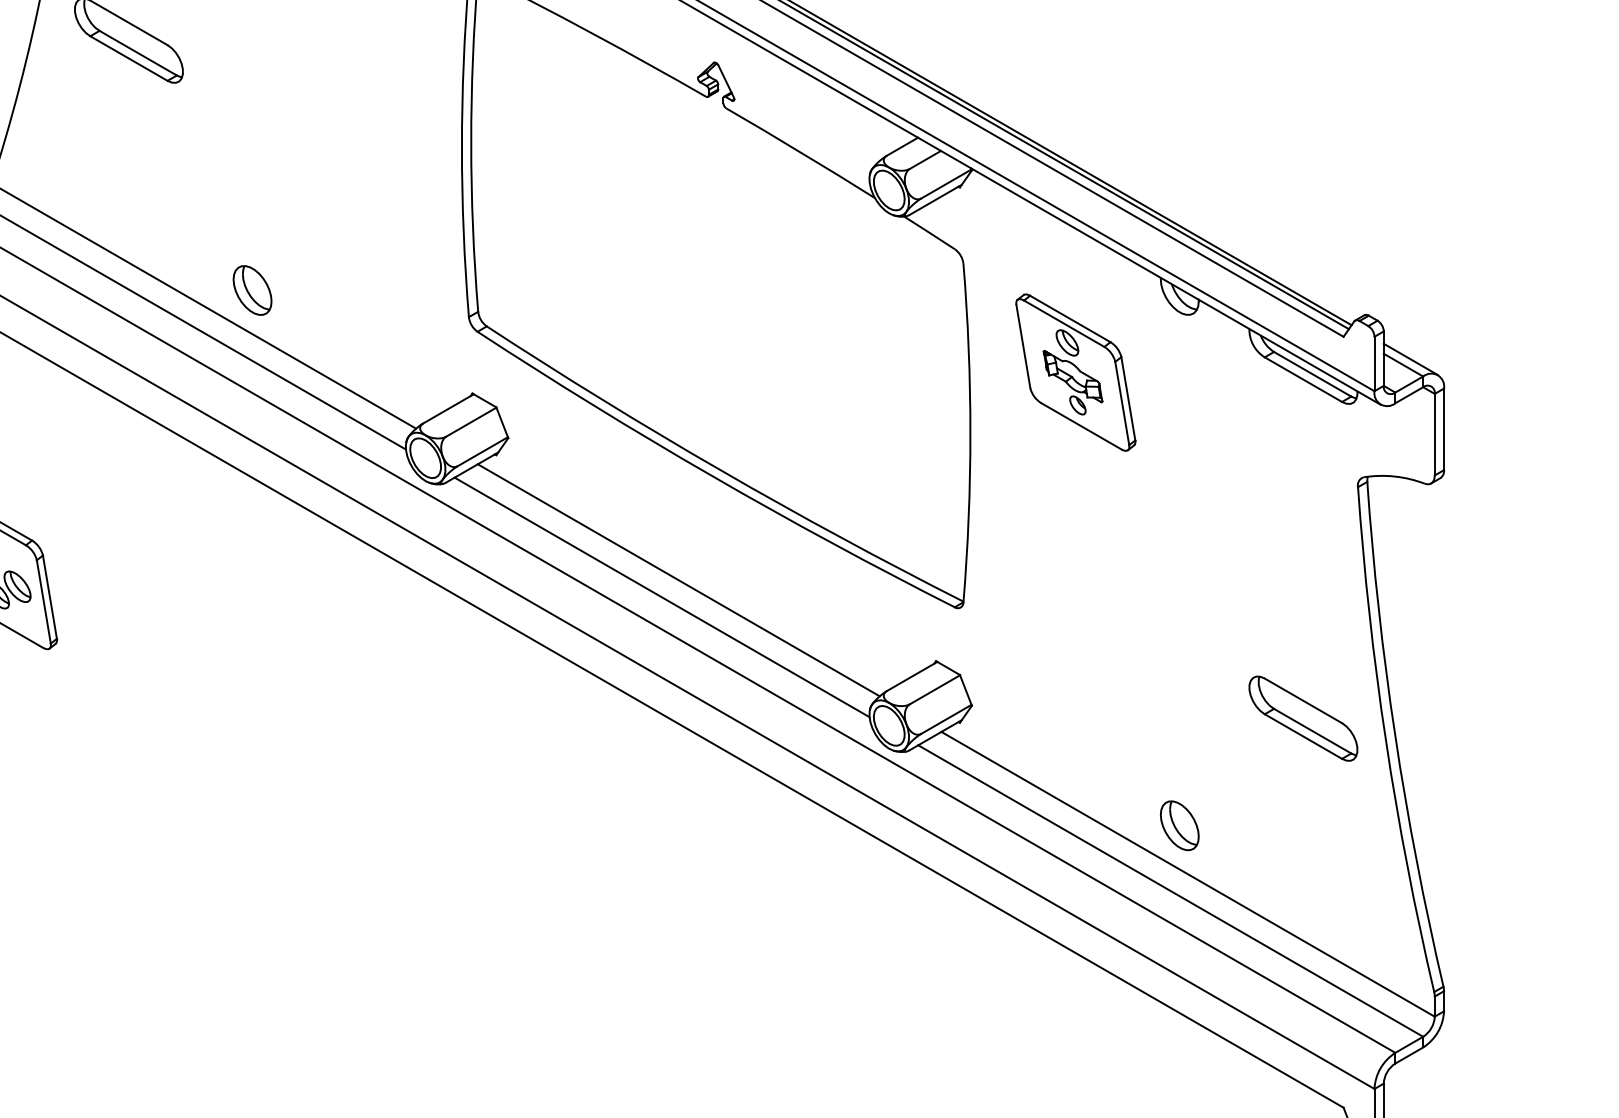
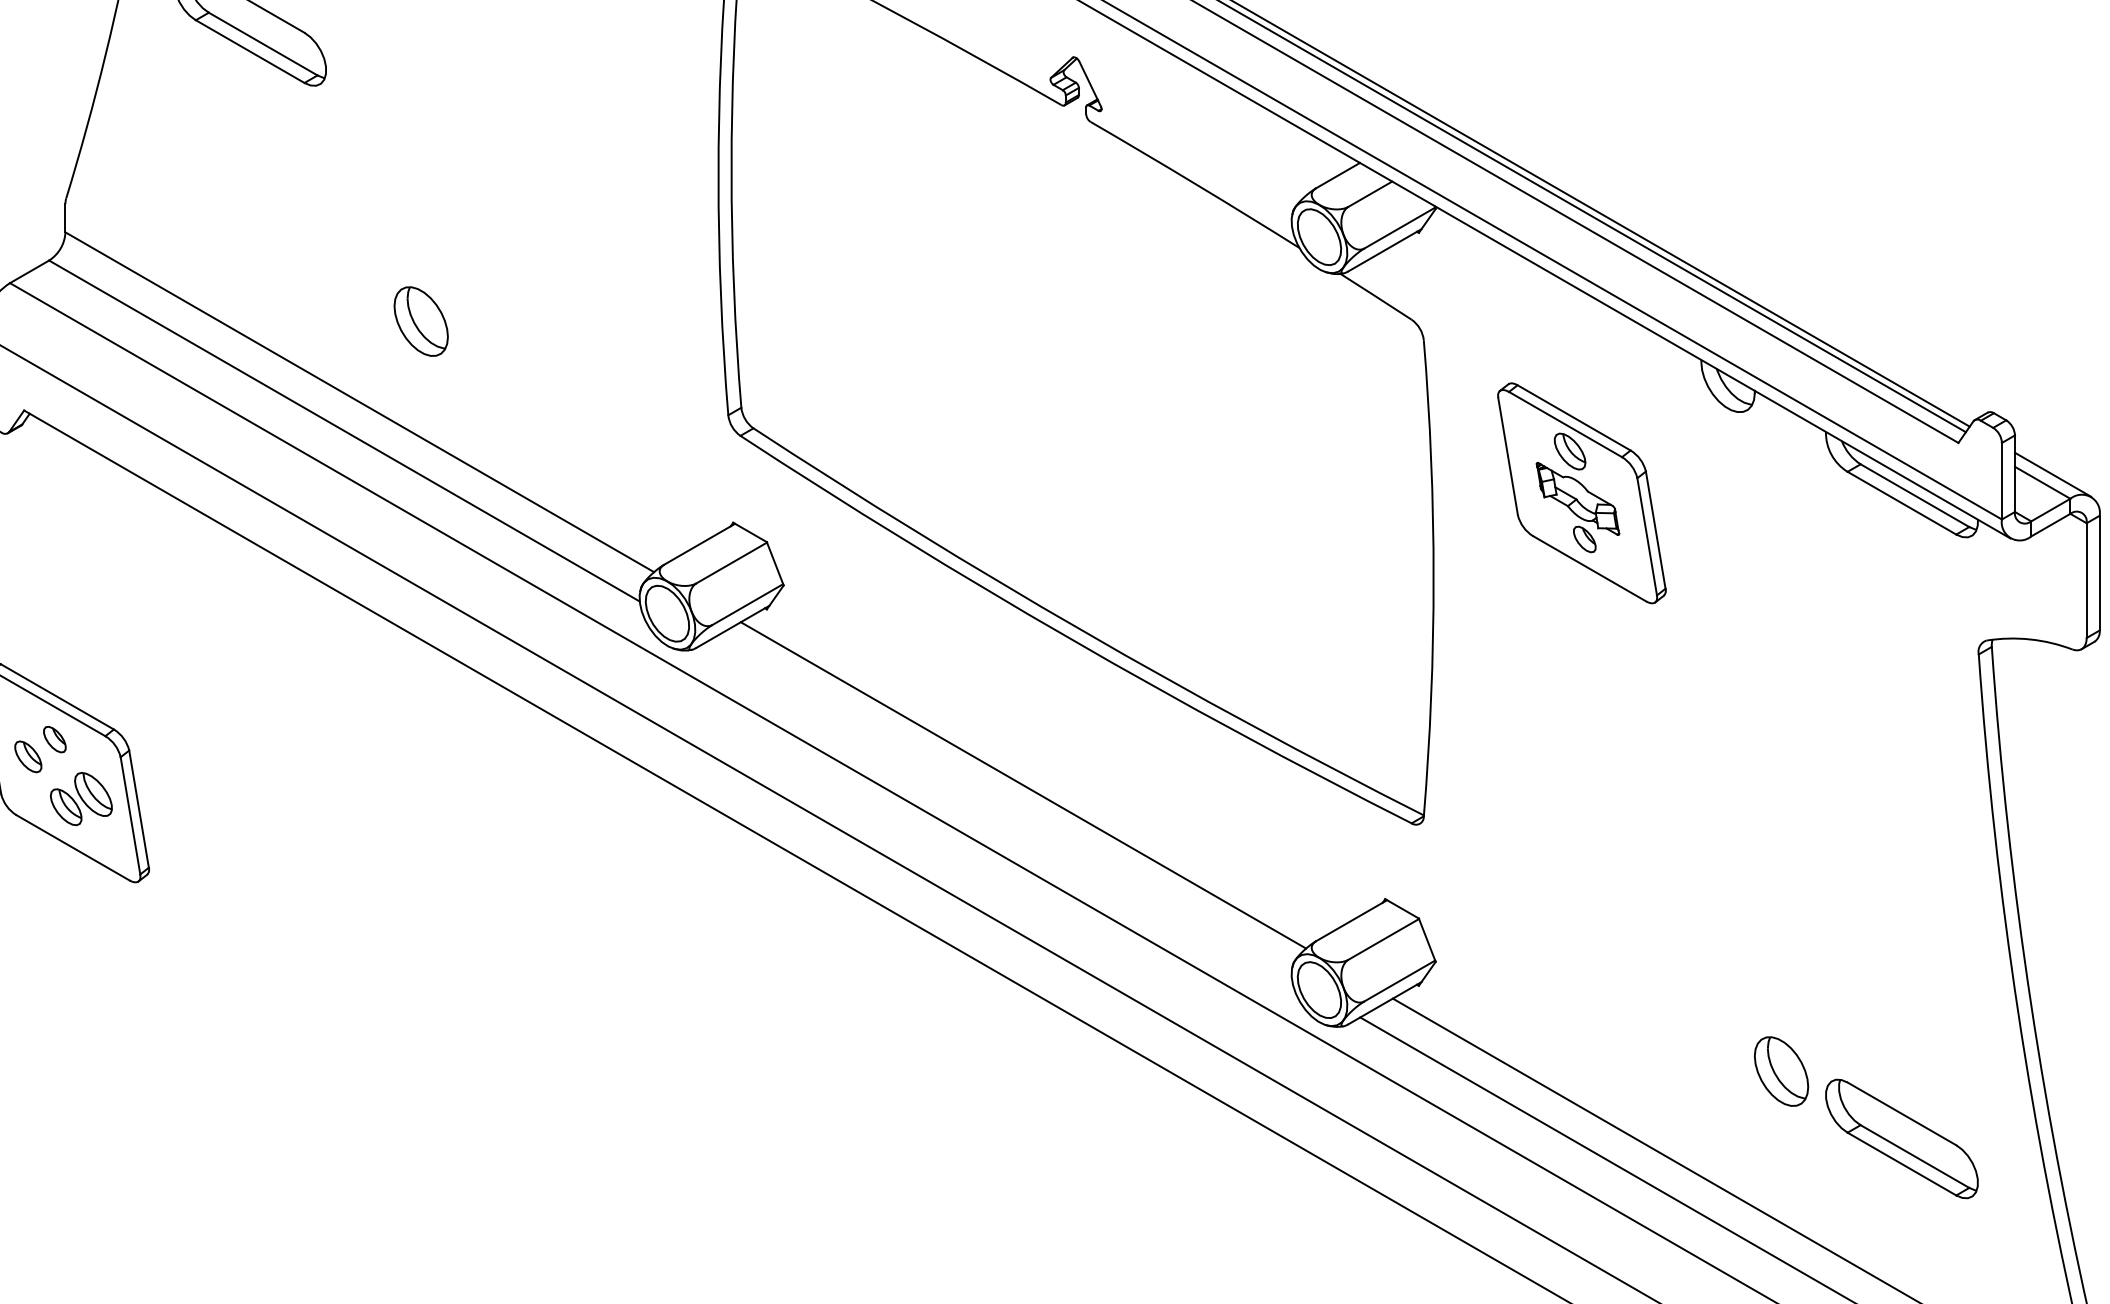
part: (252, 290) -> (421, 321), moved
line: (661, 597) -> (999, 809), removed
part: (1303, 718) -> (1902, 1138), moved
part: (1179, 825) -> (1781, 1071), moved

